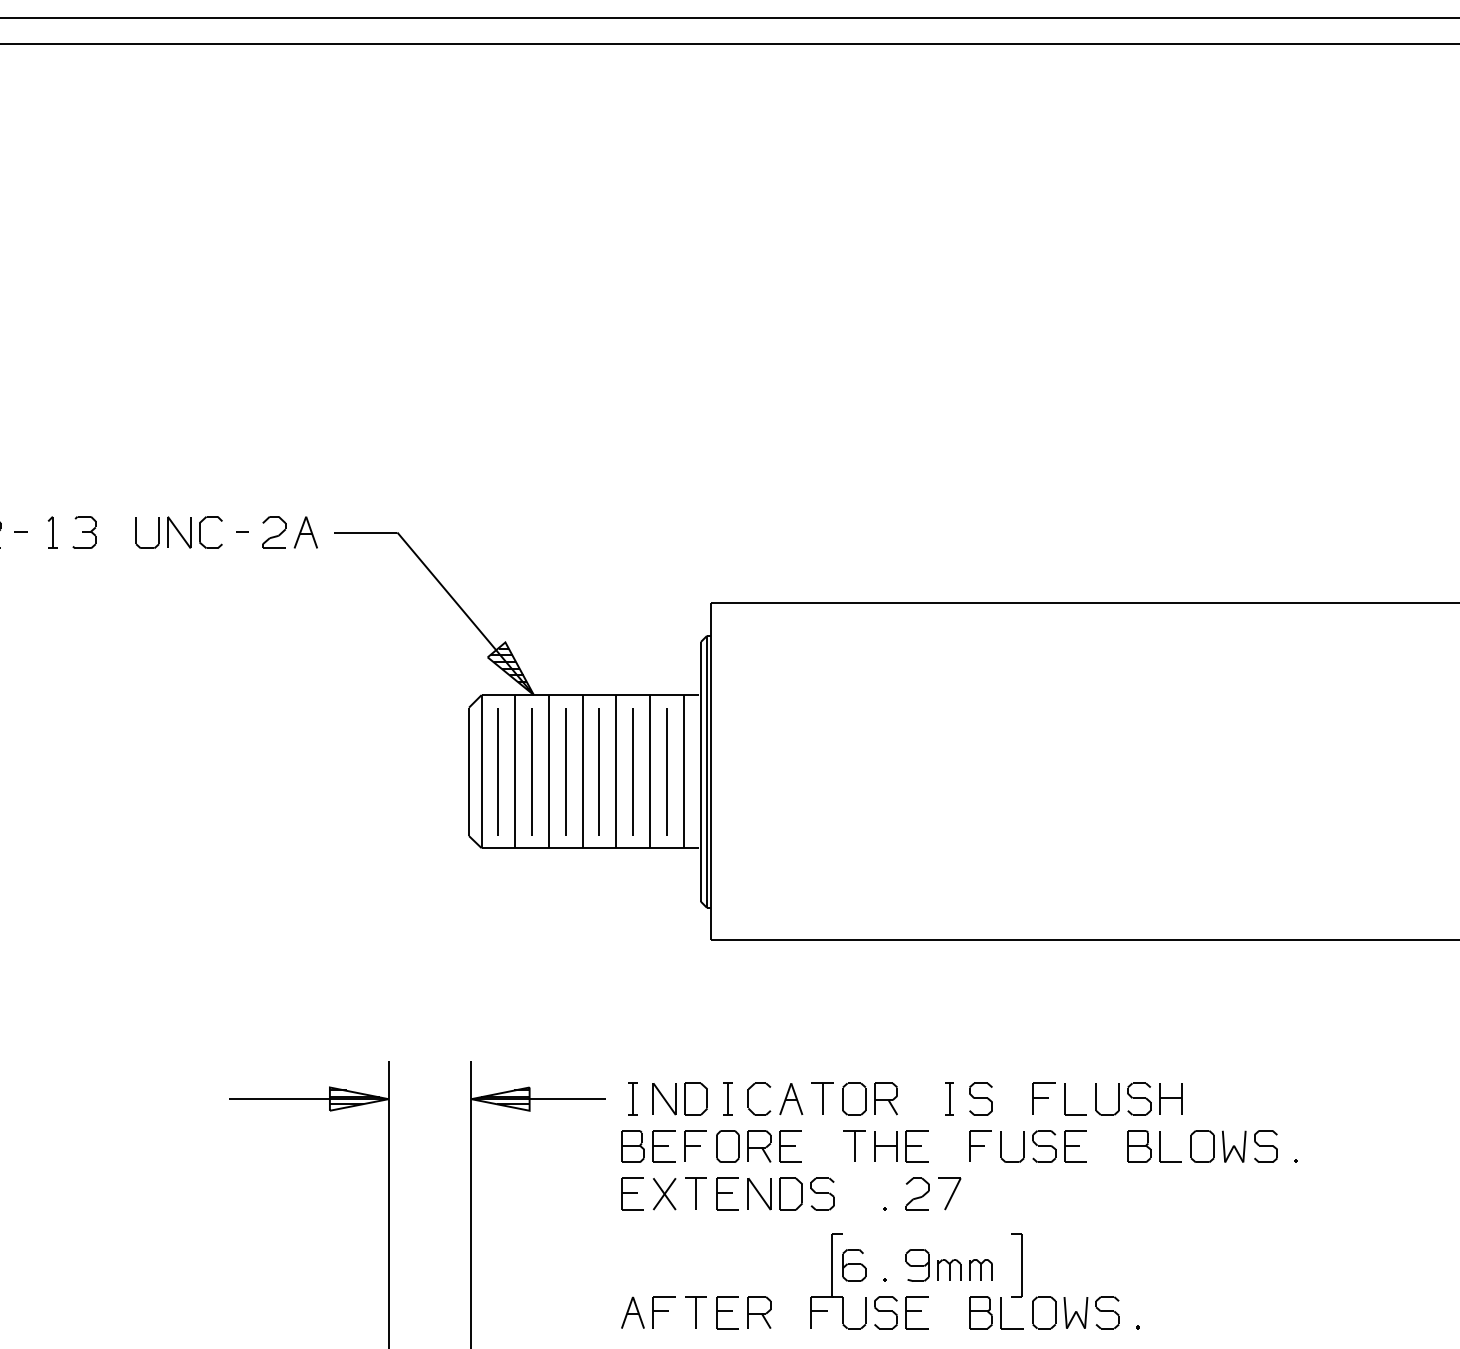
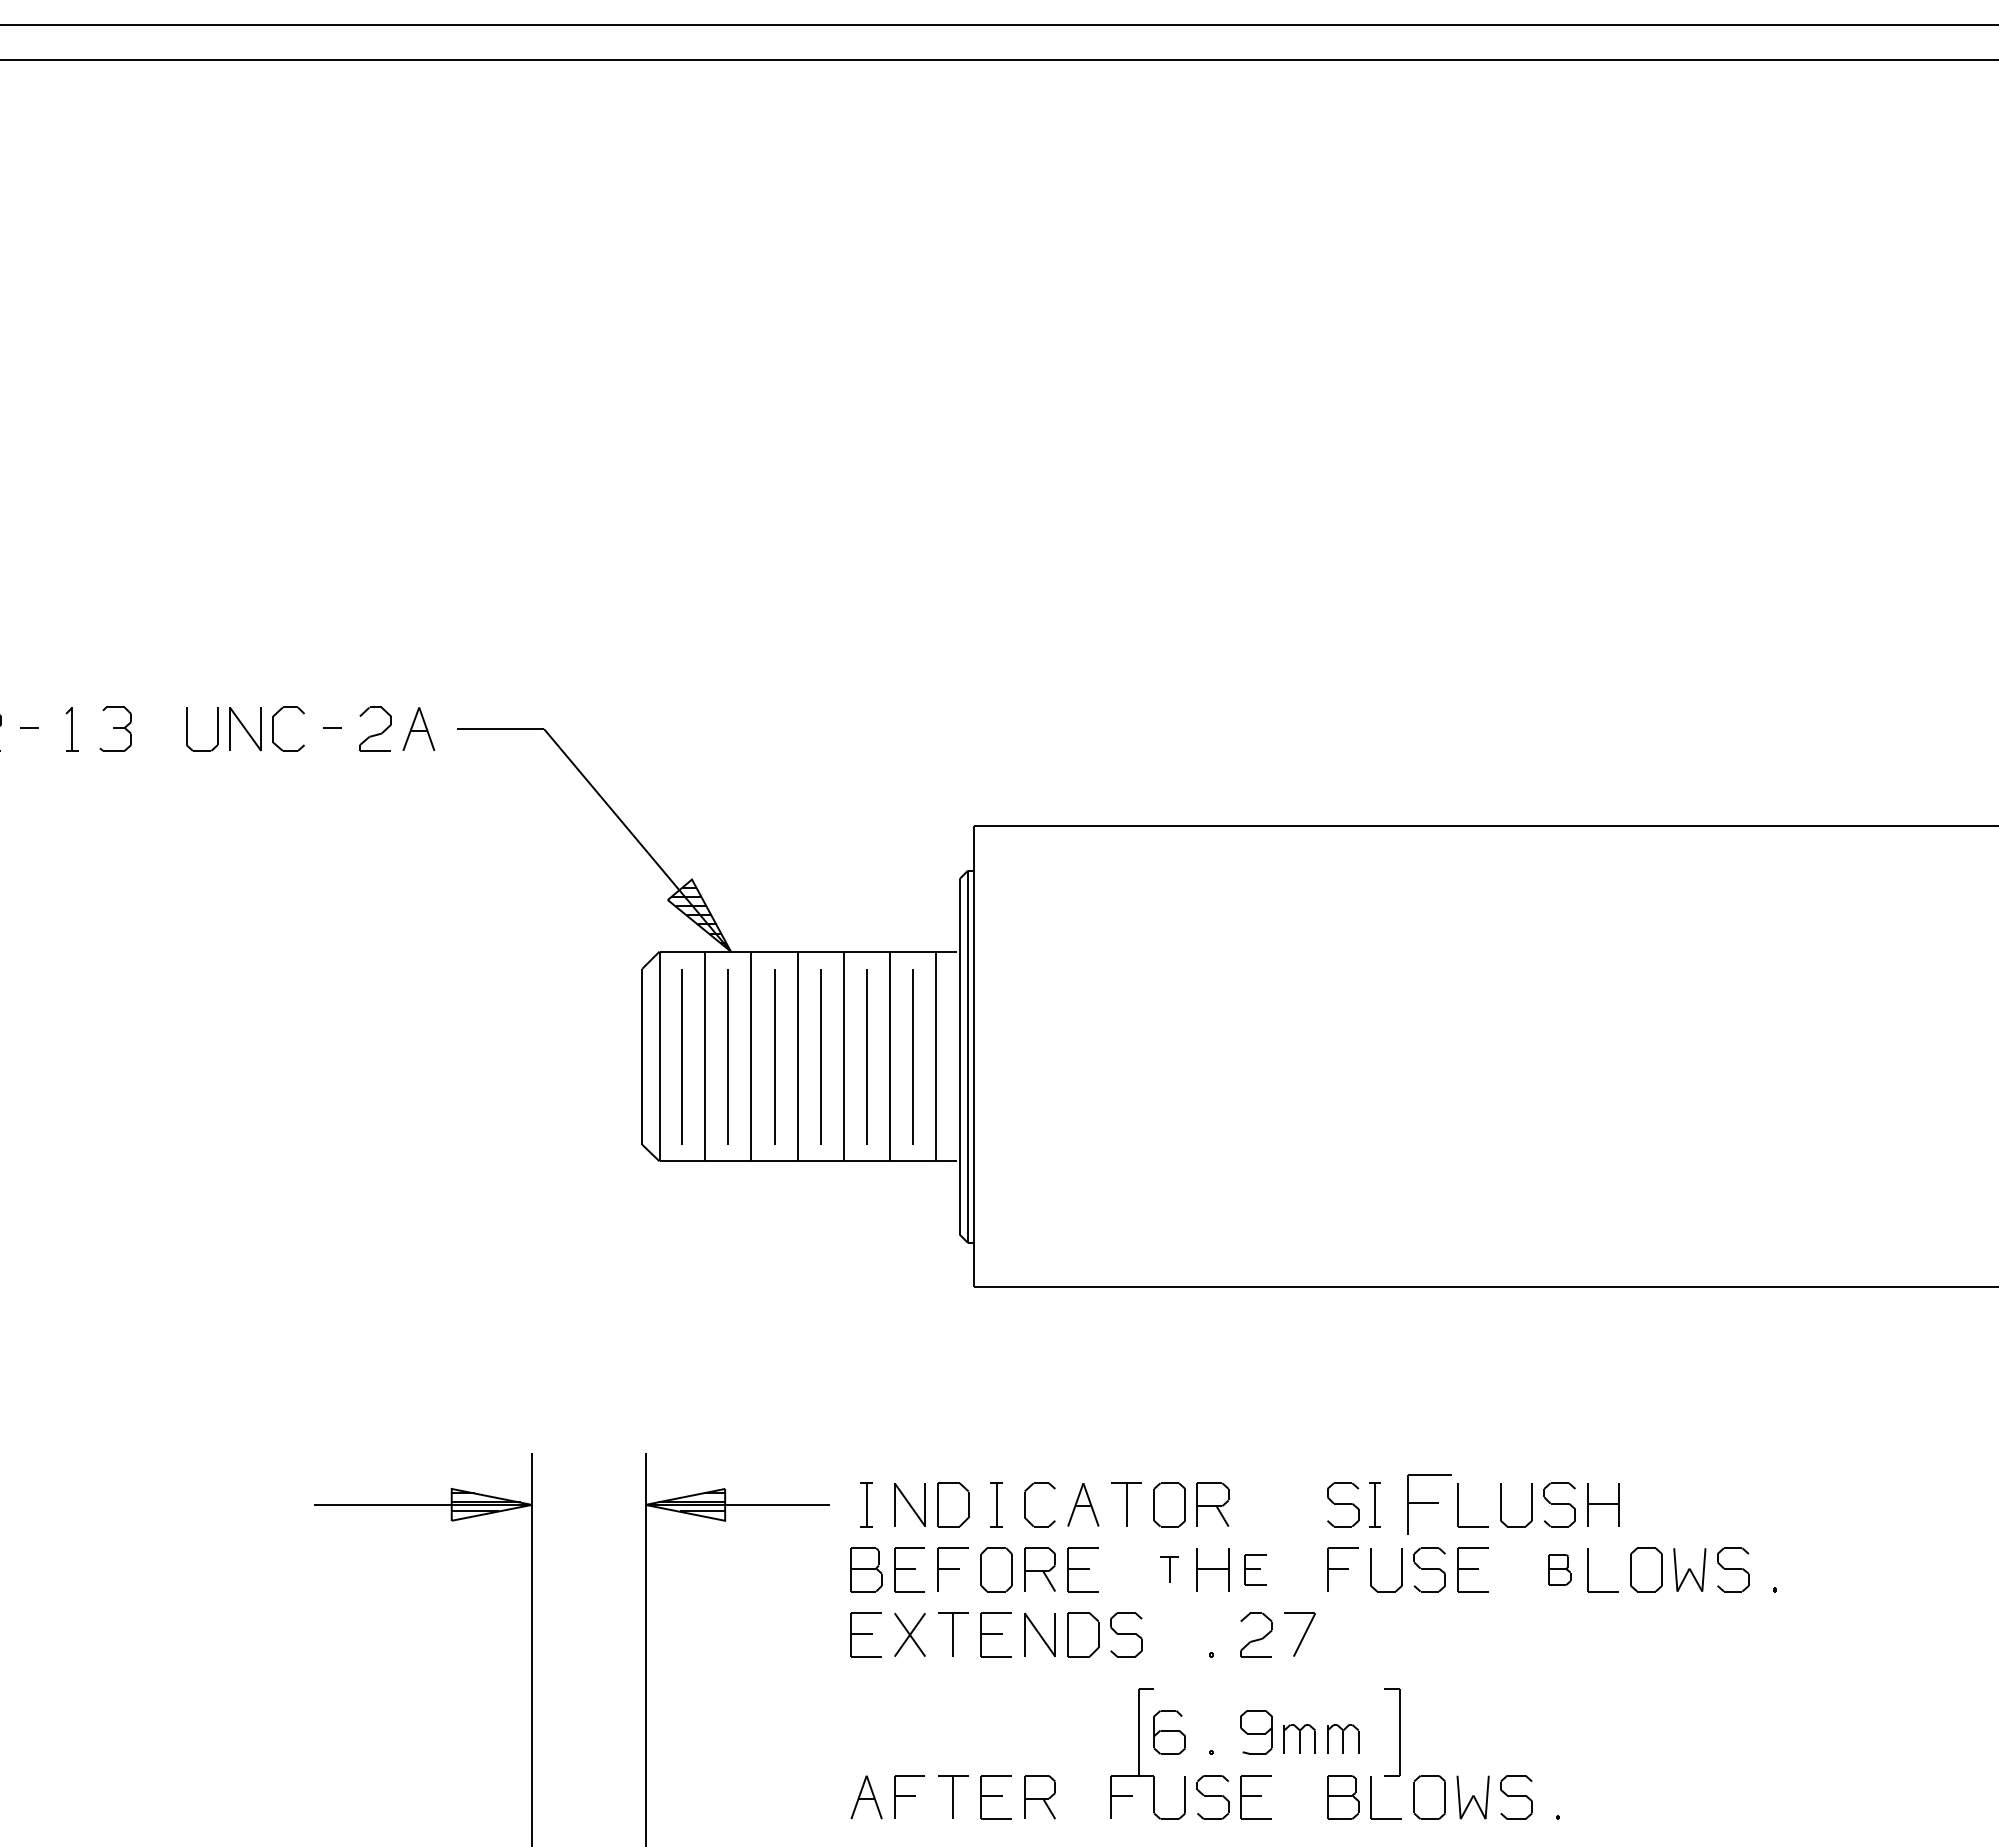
part: (949, 1098) -> (1374, 1504), moved
part: (1043, 1098) -> (1428, 1504), size x1.4
part: (854, 1146) -> (1169, 1569), size x0.6
part: (916, 1146) -> (1255, 1569), size x0.7
part: (1139, 1146) -> (1559, 1569), size x0.7

